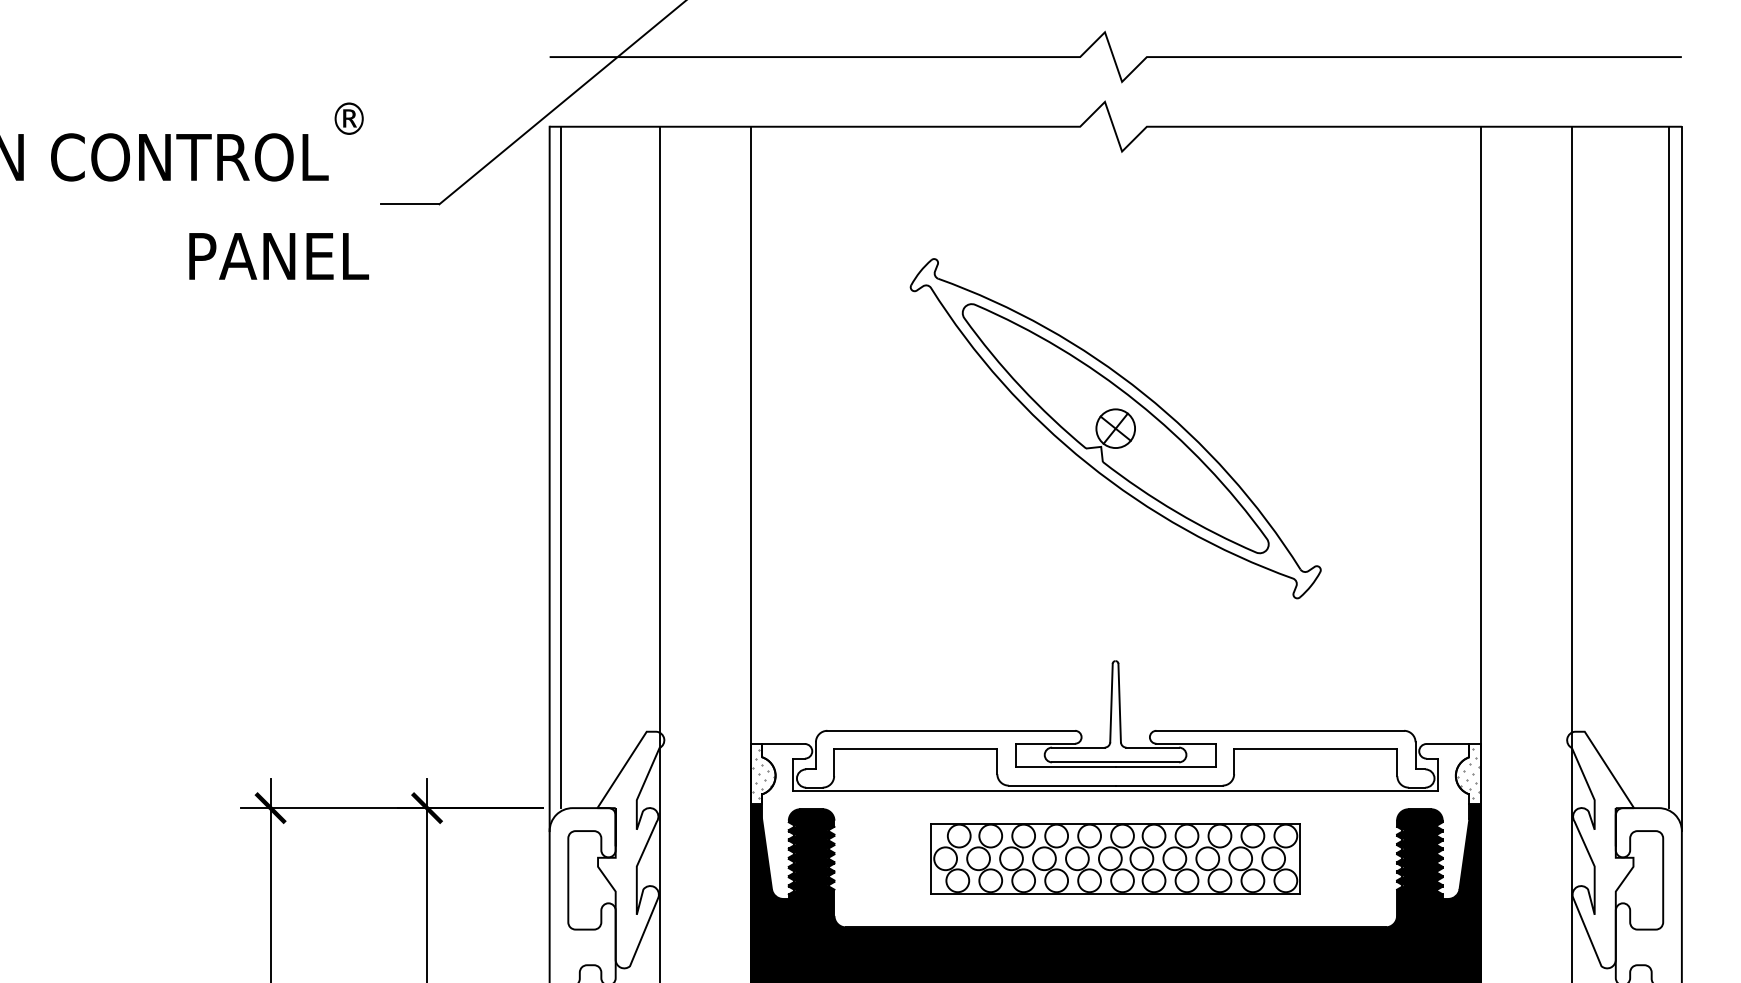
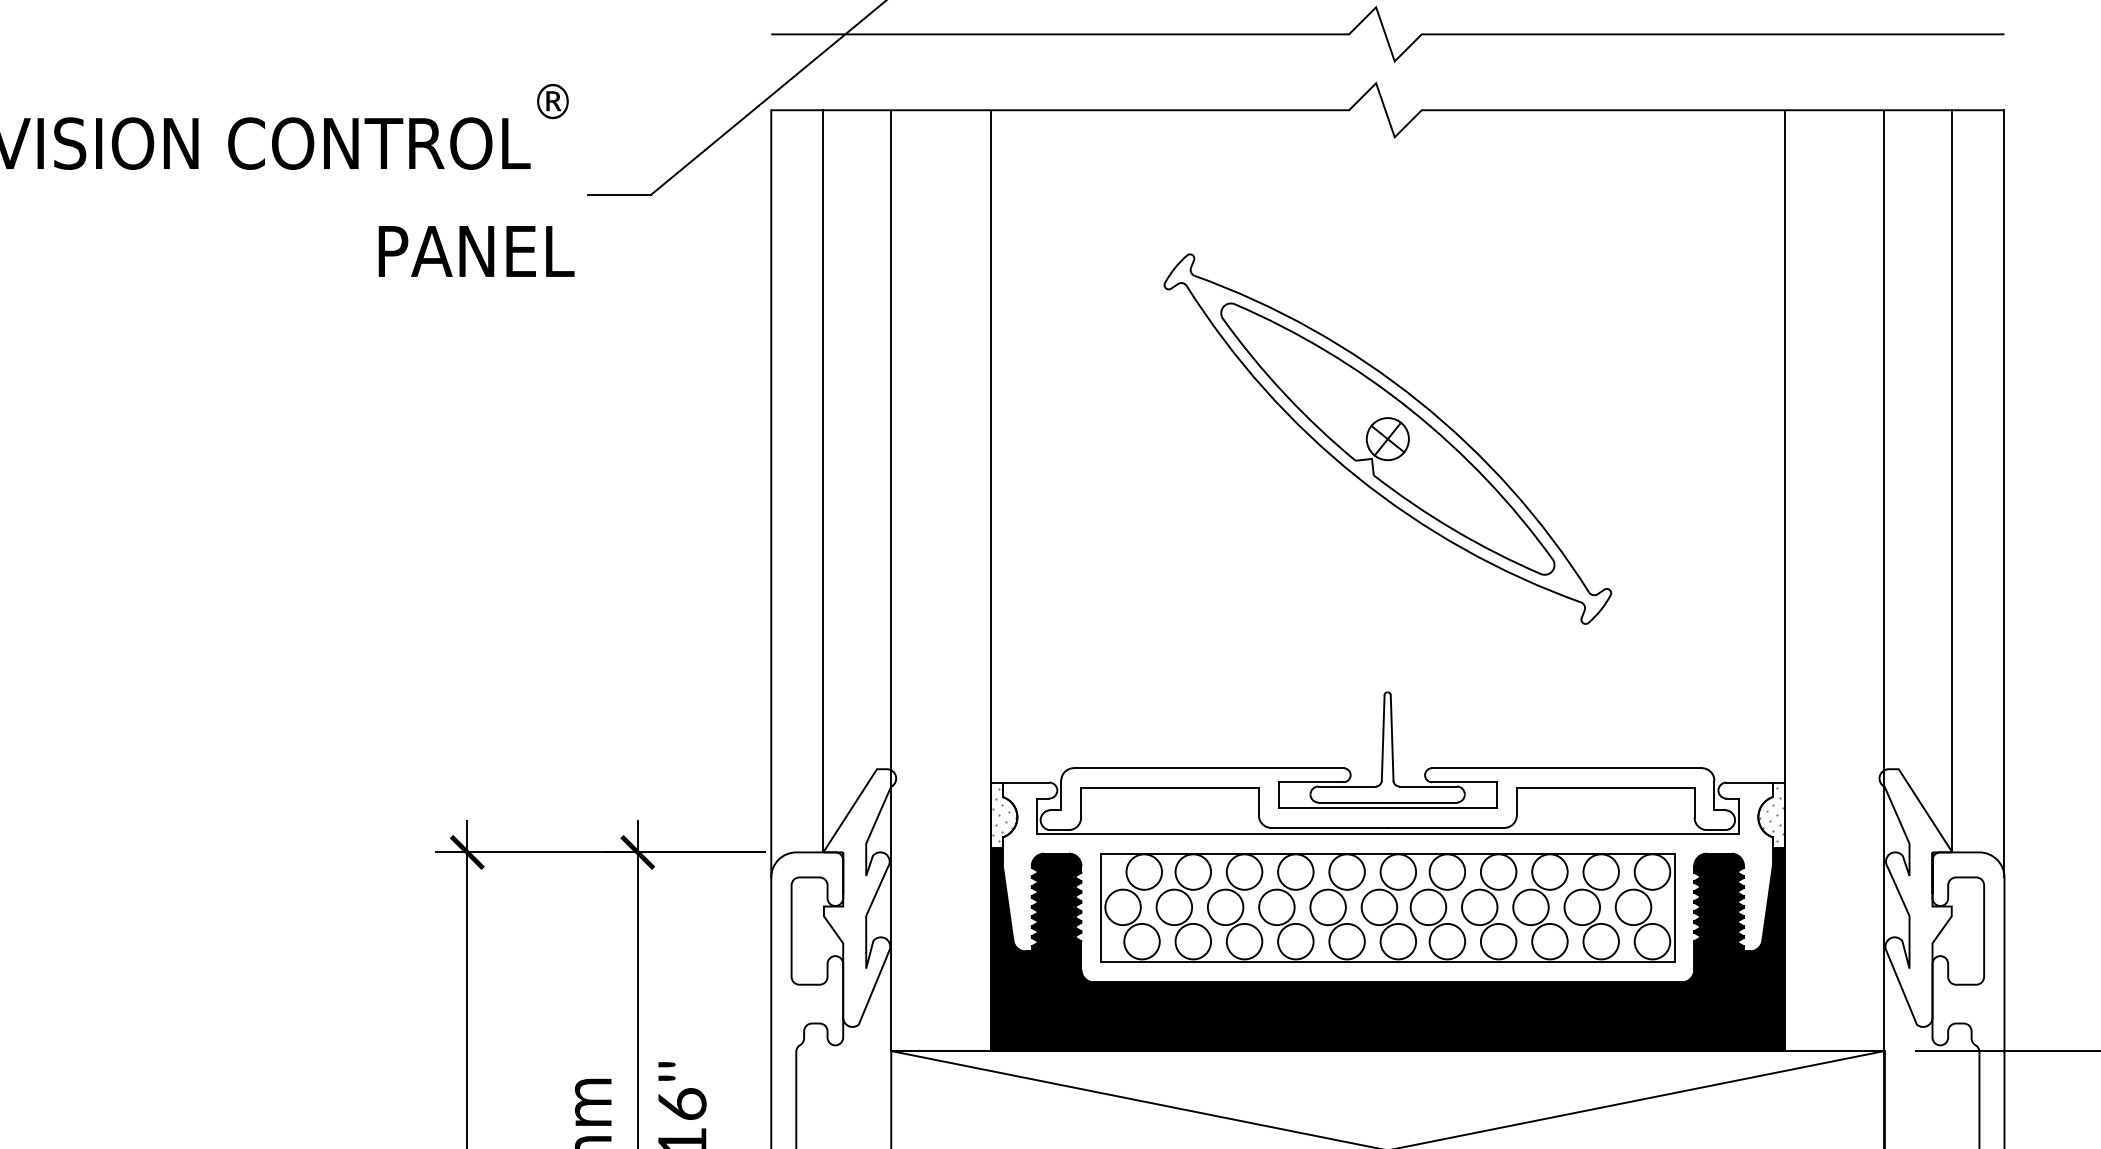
line: (560, 467) -> (823, 481), moved
line: (1669, 467) -> (1952, 481), moved
part: (1115, 858) -> (1387, 907), size x1.43

